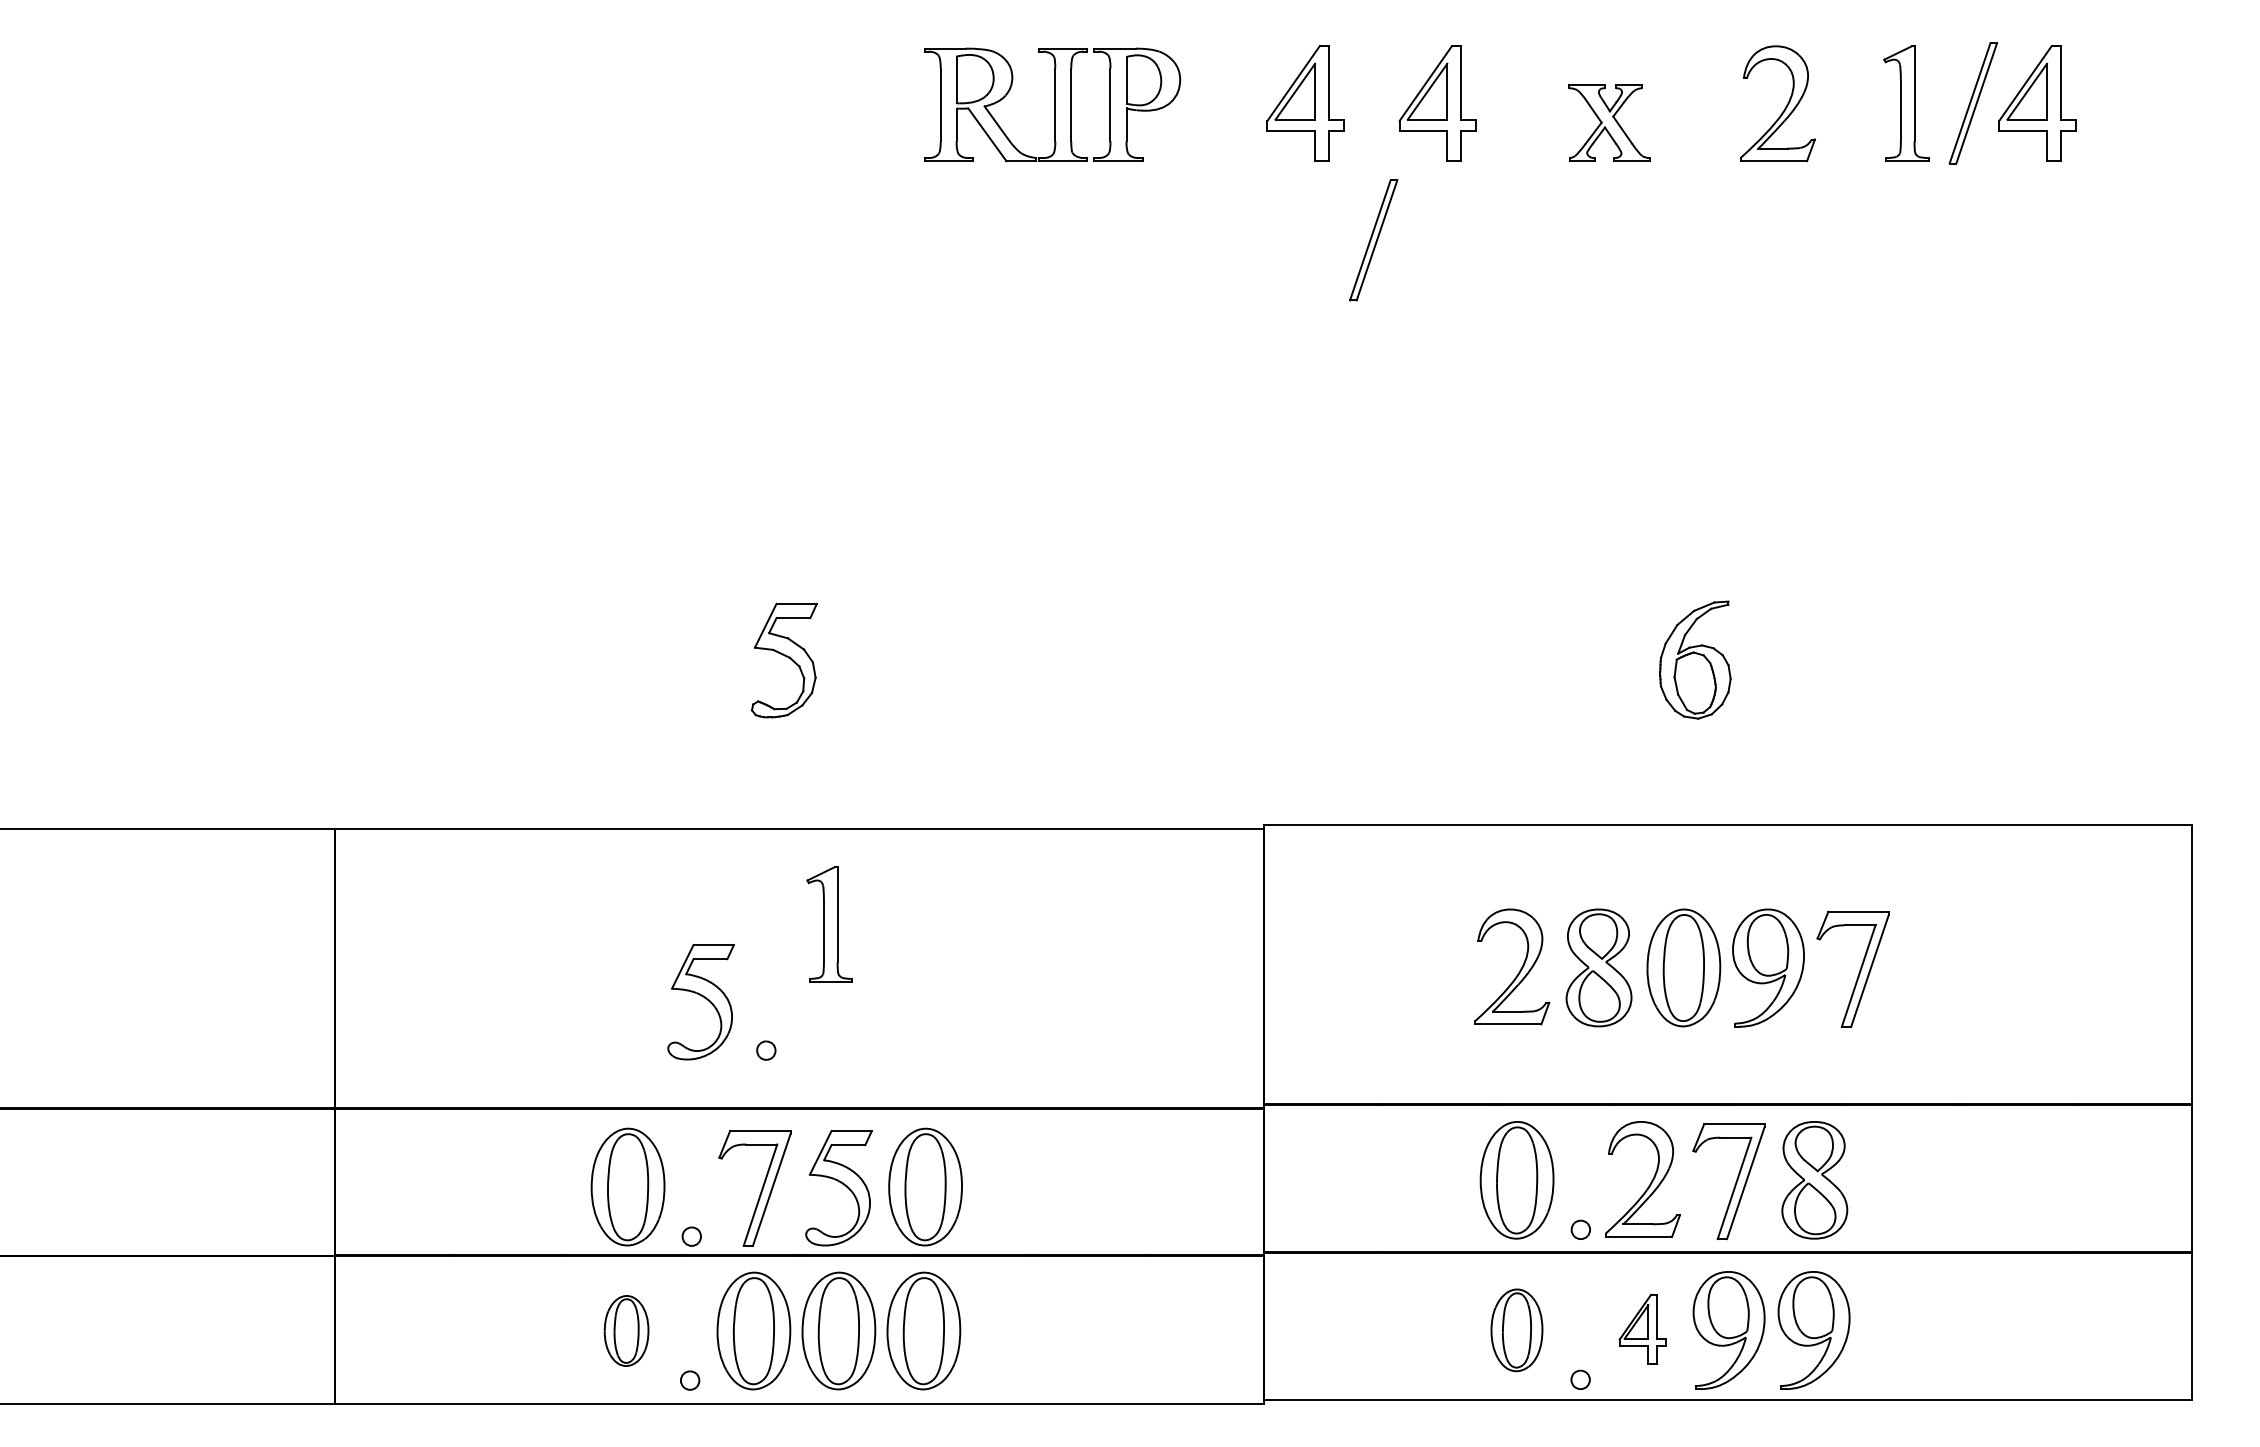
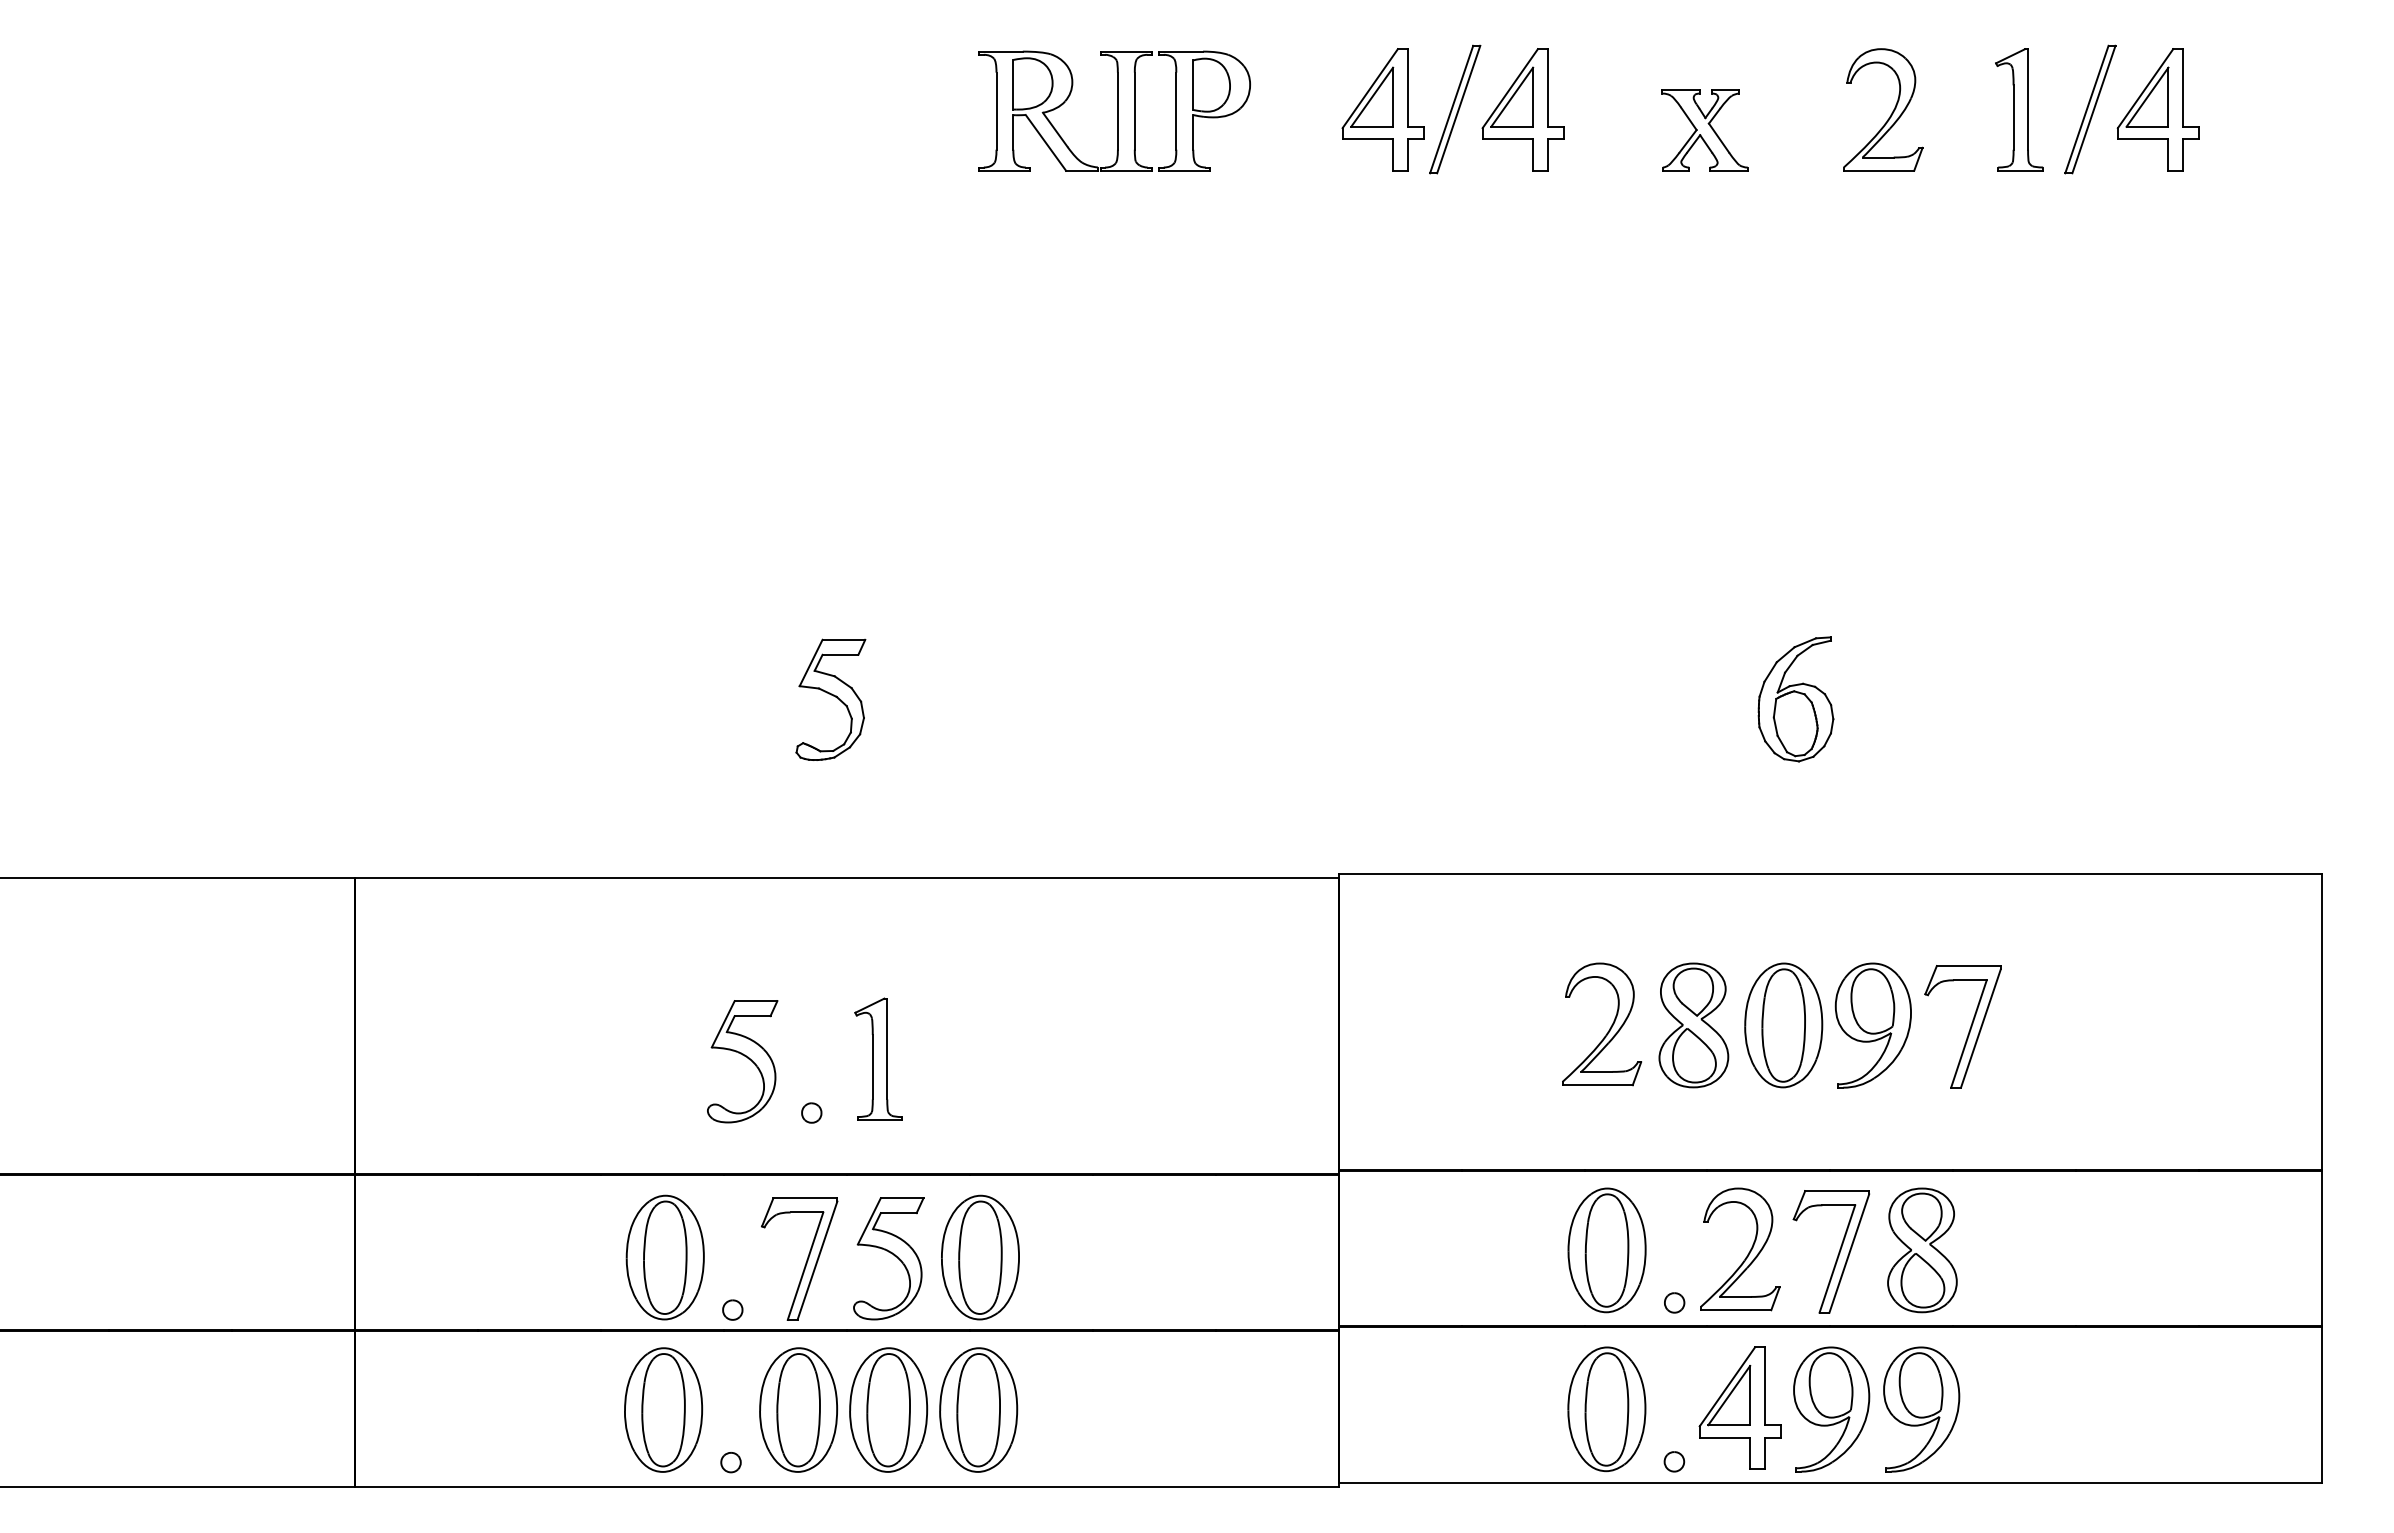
part: (1374, 240) -> (1455, 109), moved
part: (829, 923) -> (878, 1058), moved
part: (1642, 1328) -> (1739, 1407), size x1.67
part: (626, 1330) -> (663, 1409), size x1.67
part: (1516, 1330) -> (1606, 1409), size x1.43

